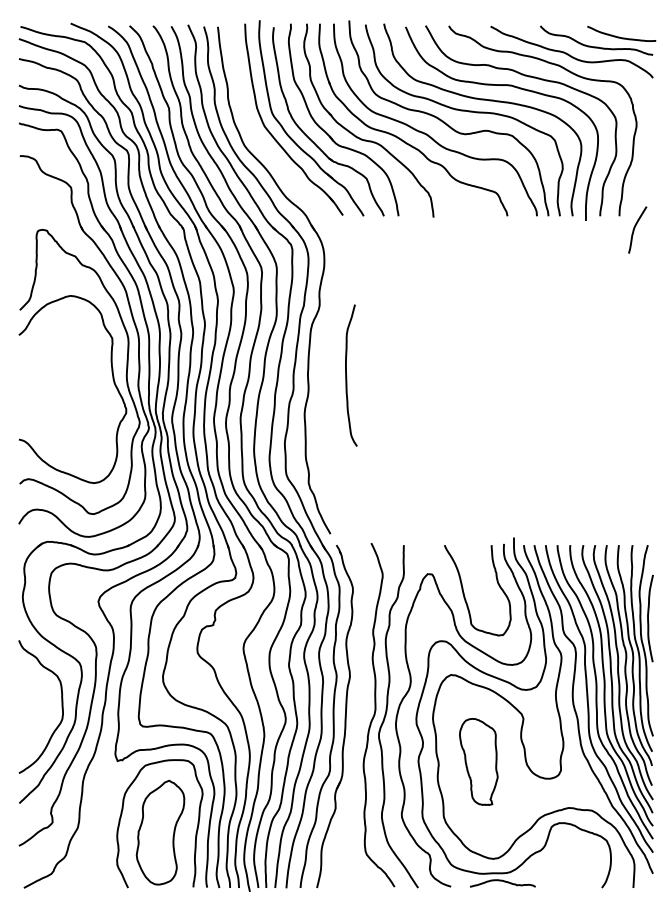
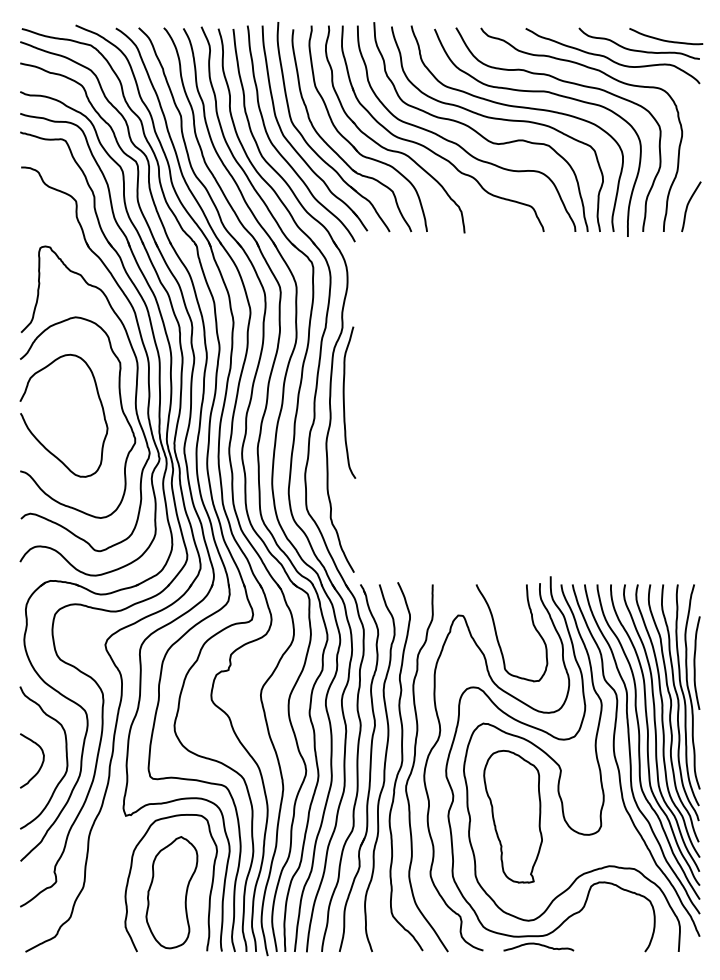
curve: (260, 141) -> (279, 151), added
curve: (635, 229) -> (688, 206), moved
curve: (346, 375) -> (344, 402), moved
curve: (36, 409) -> (38, 439), added
curve: (37, 714) -> (40, 765), added
curve: (357, 716) -> (383, 768), added
part: (478, 761) -> (512, 816), size x1.43

